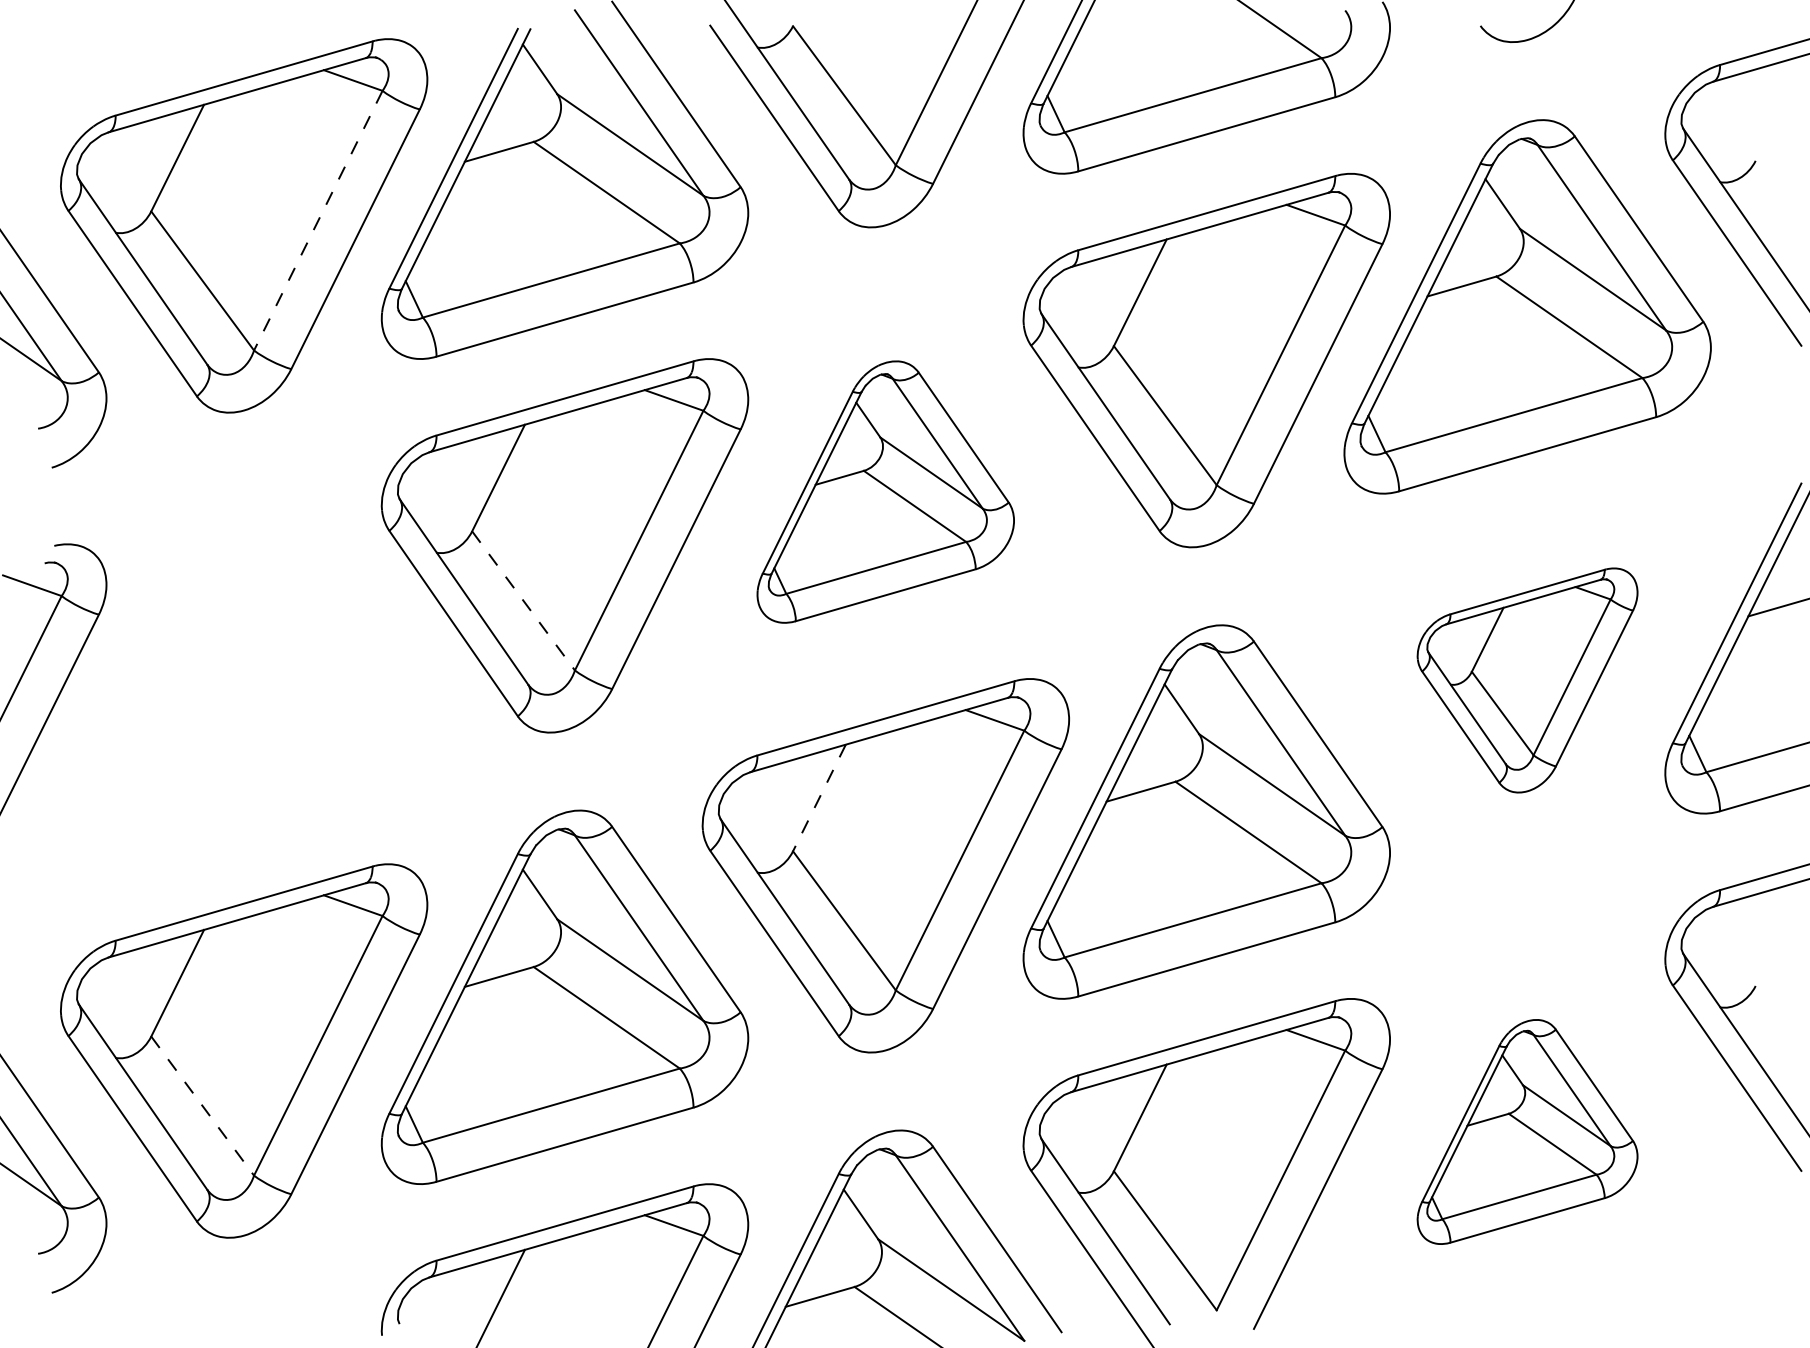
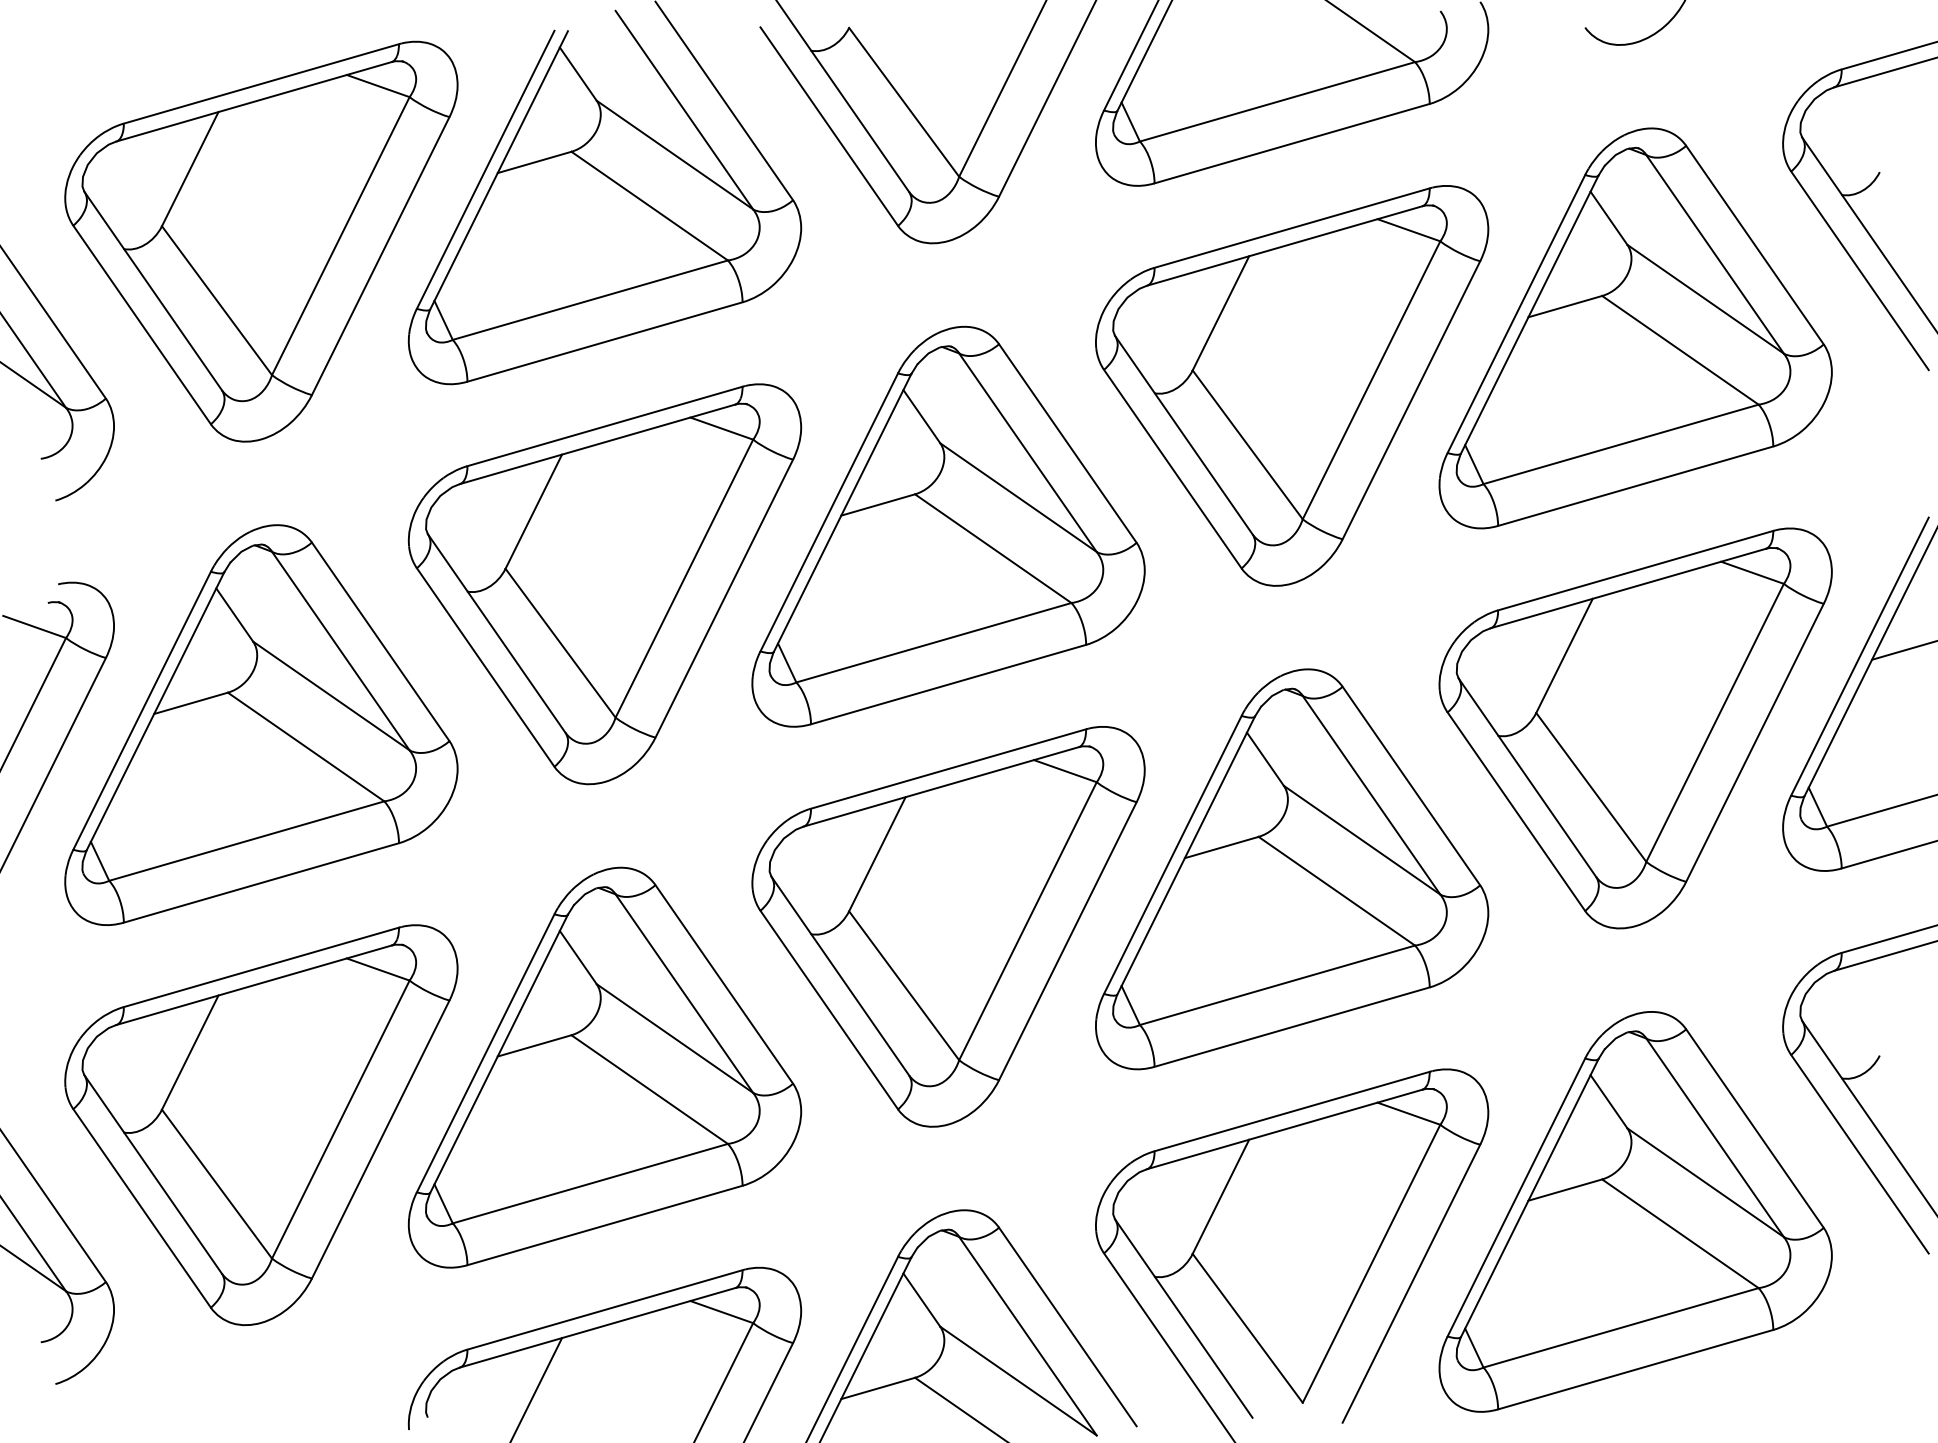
line: (318, 220) -> (341, 235), dashed -> solid
part: (885, 491) -> (948, 526), size x1.43
line: (523, 601) -> (560, 643), dashed -> solid
part: (244, 677) -> (261, 725), added
part: (1527, 680) -> (1635, 728), size x1.67
line: (819, 798) -> (877, 854), dashed -> solid
line: (202, 1106) -> (216, 1184), dashed -> solid
part: (1527, 1131) -> (1635, 1211), size x1.67

